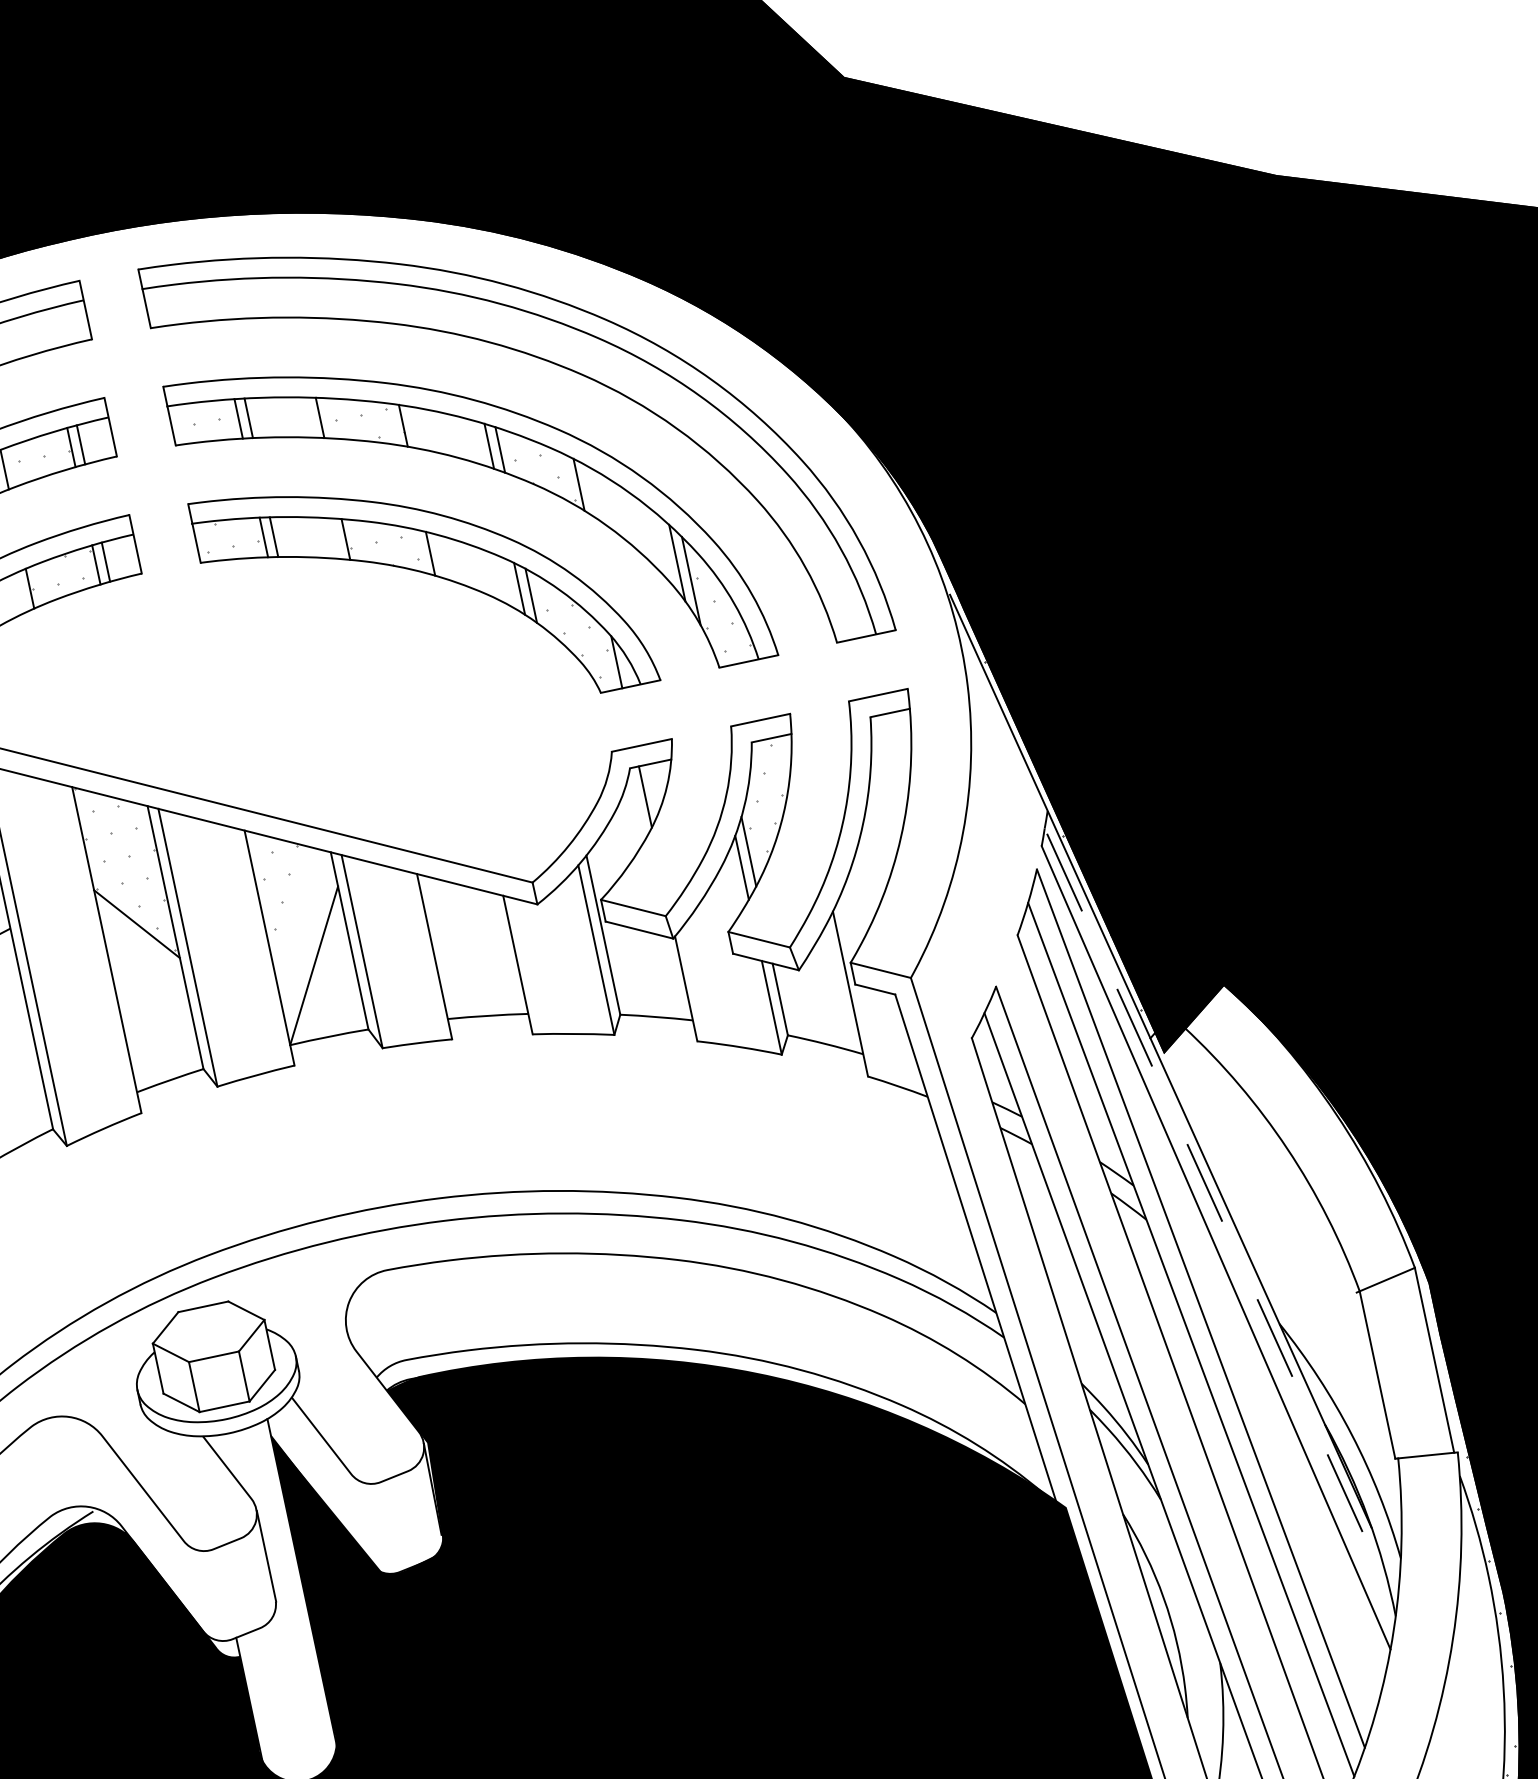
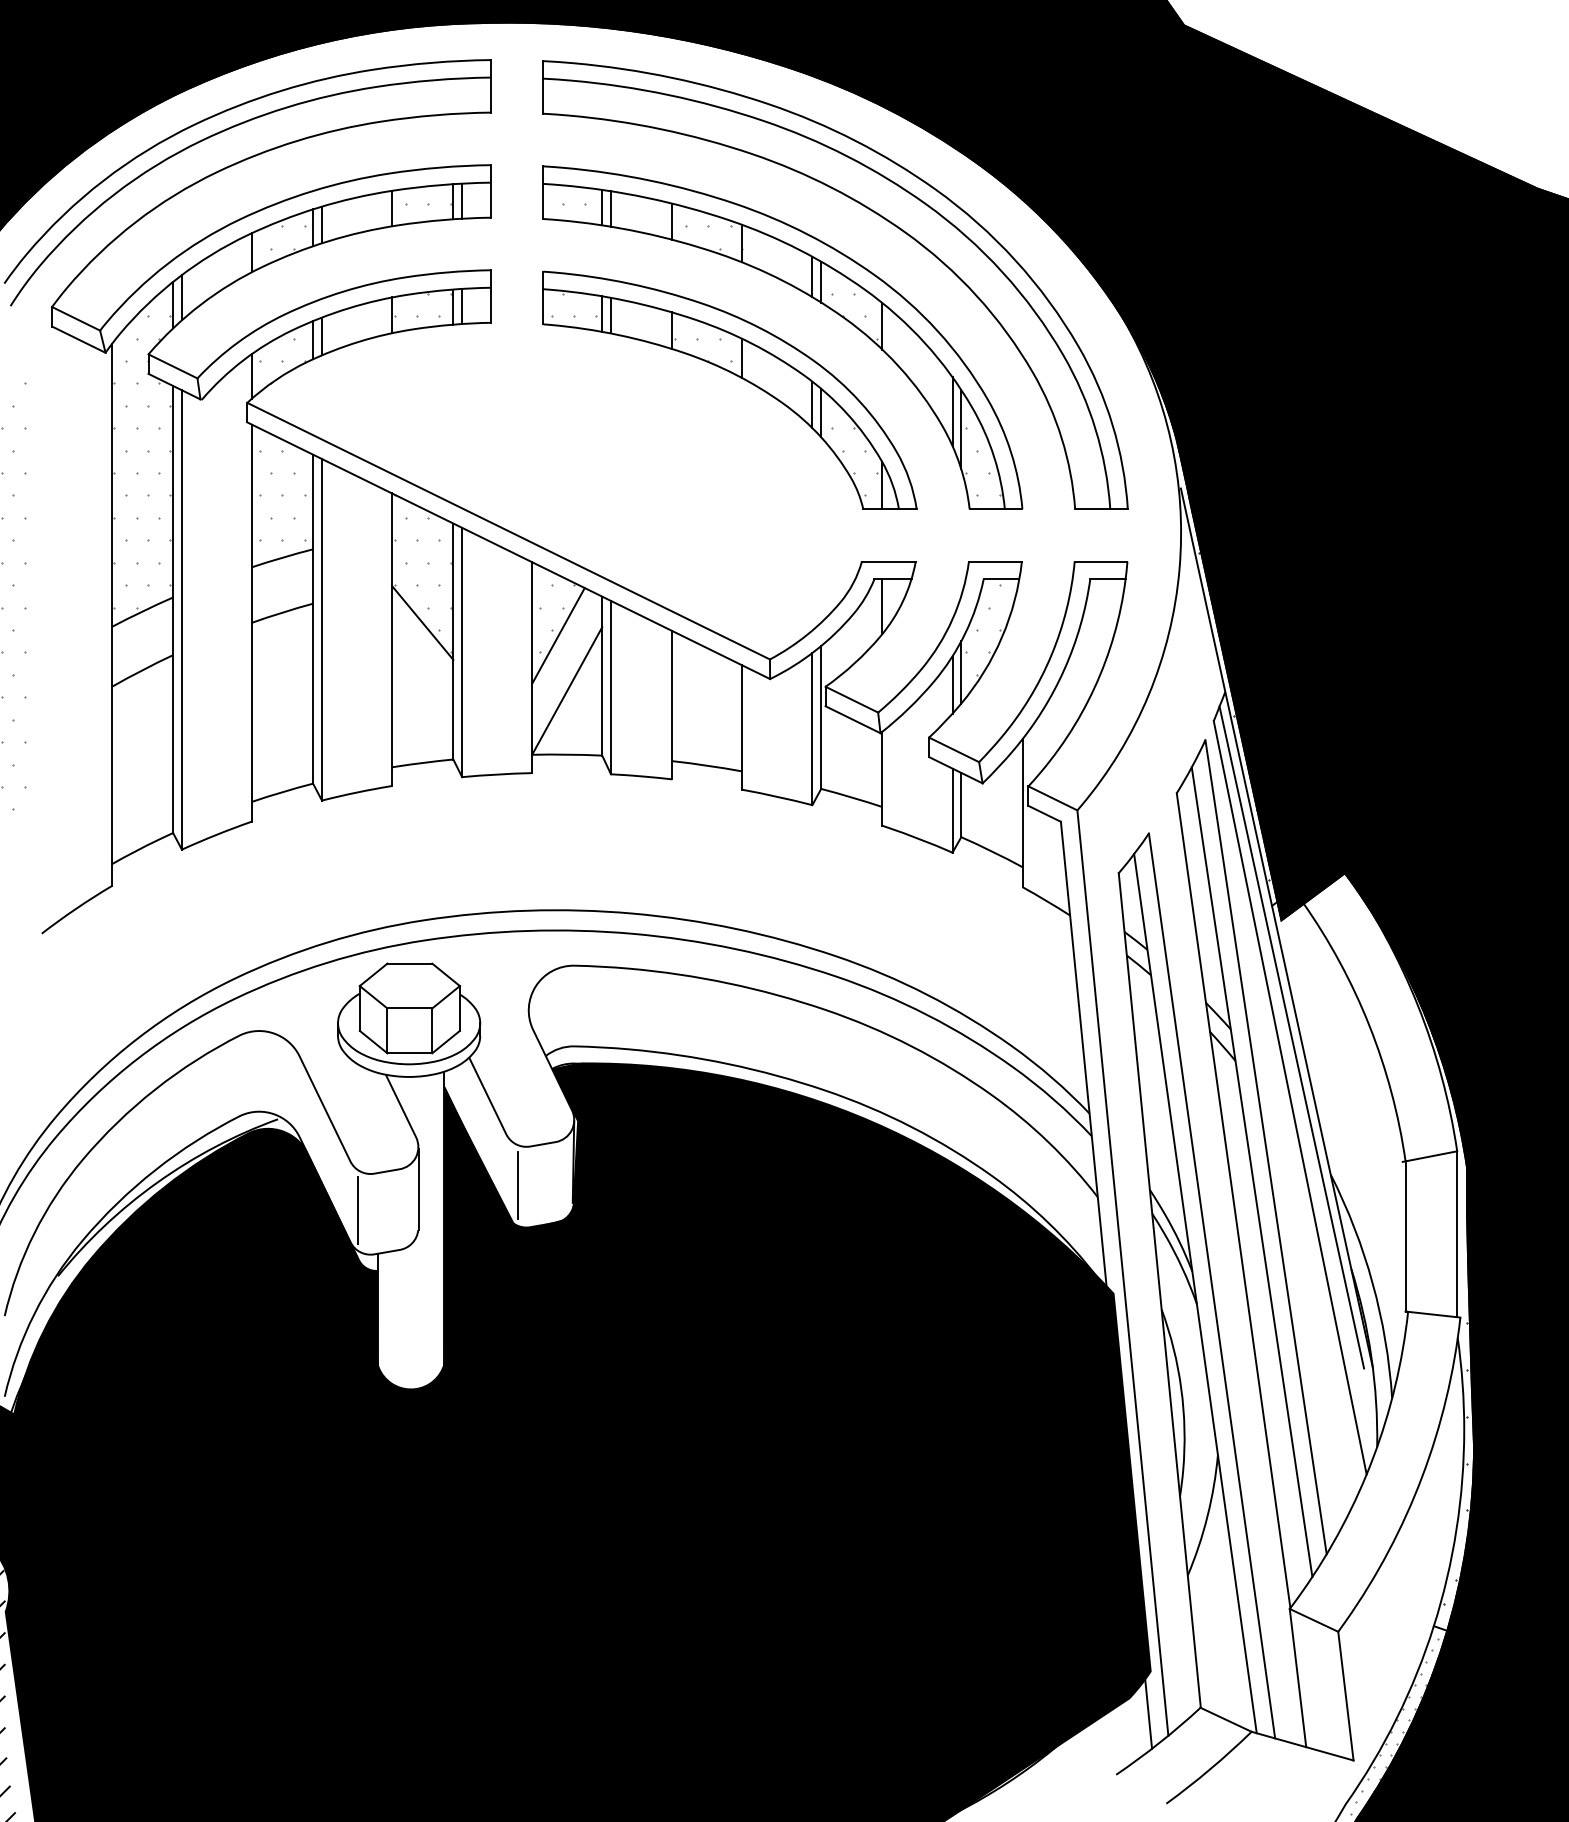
line: (291, 905) -> (558, 635), added
line: (1203, 1180) -> (1291, 1037), dashed -> solid
line: (376, 1528) -> (518, 1185), added
line: (203, 1594) -> (357, 1210), added

